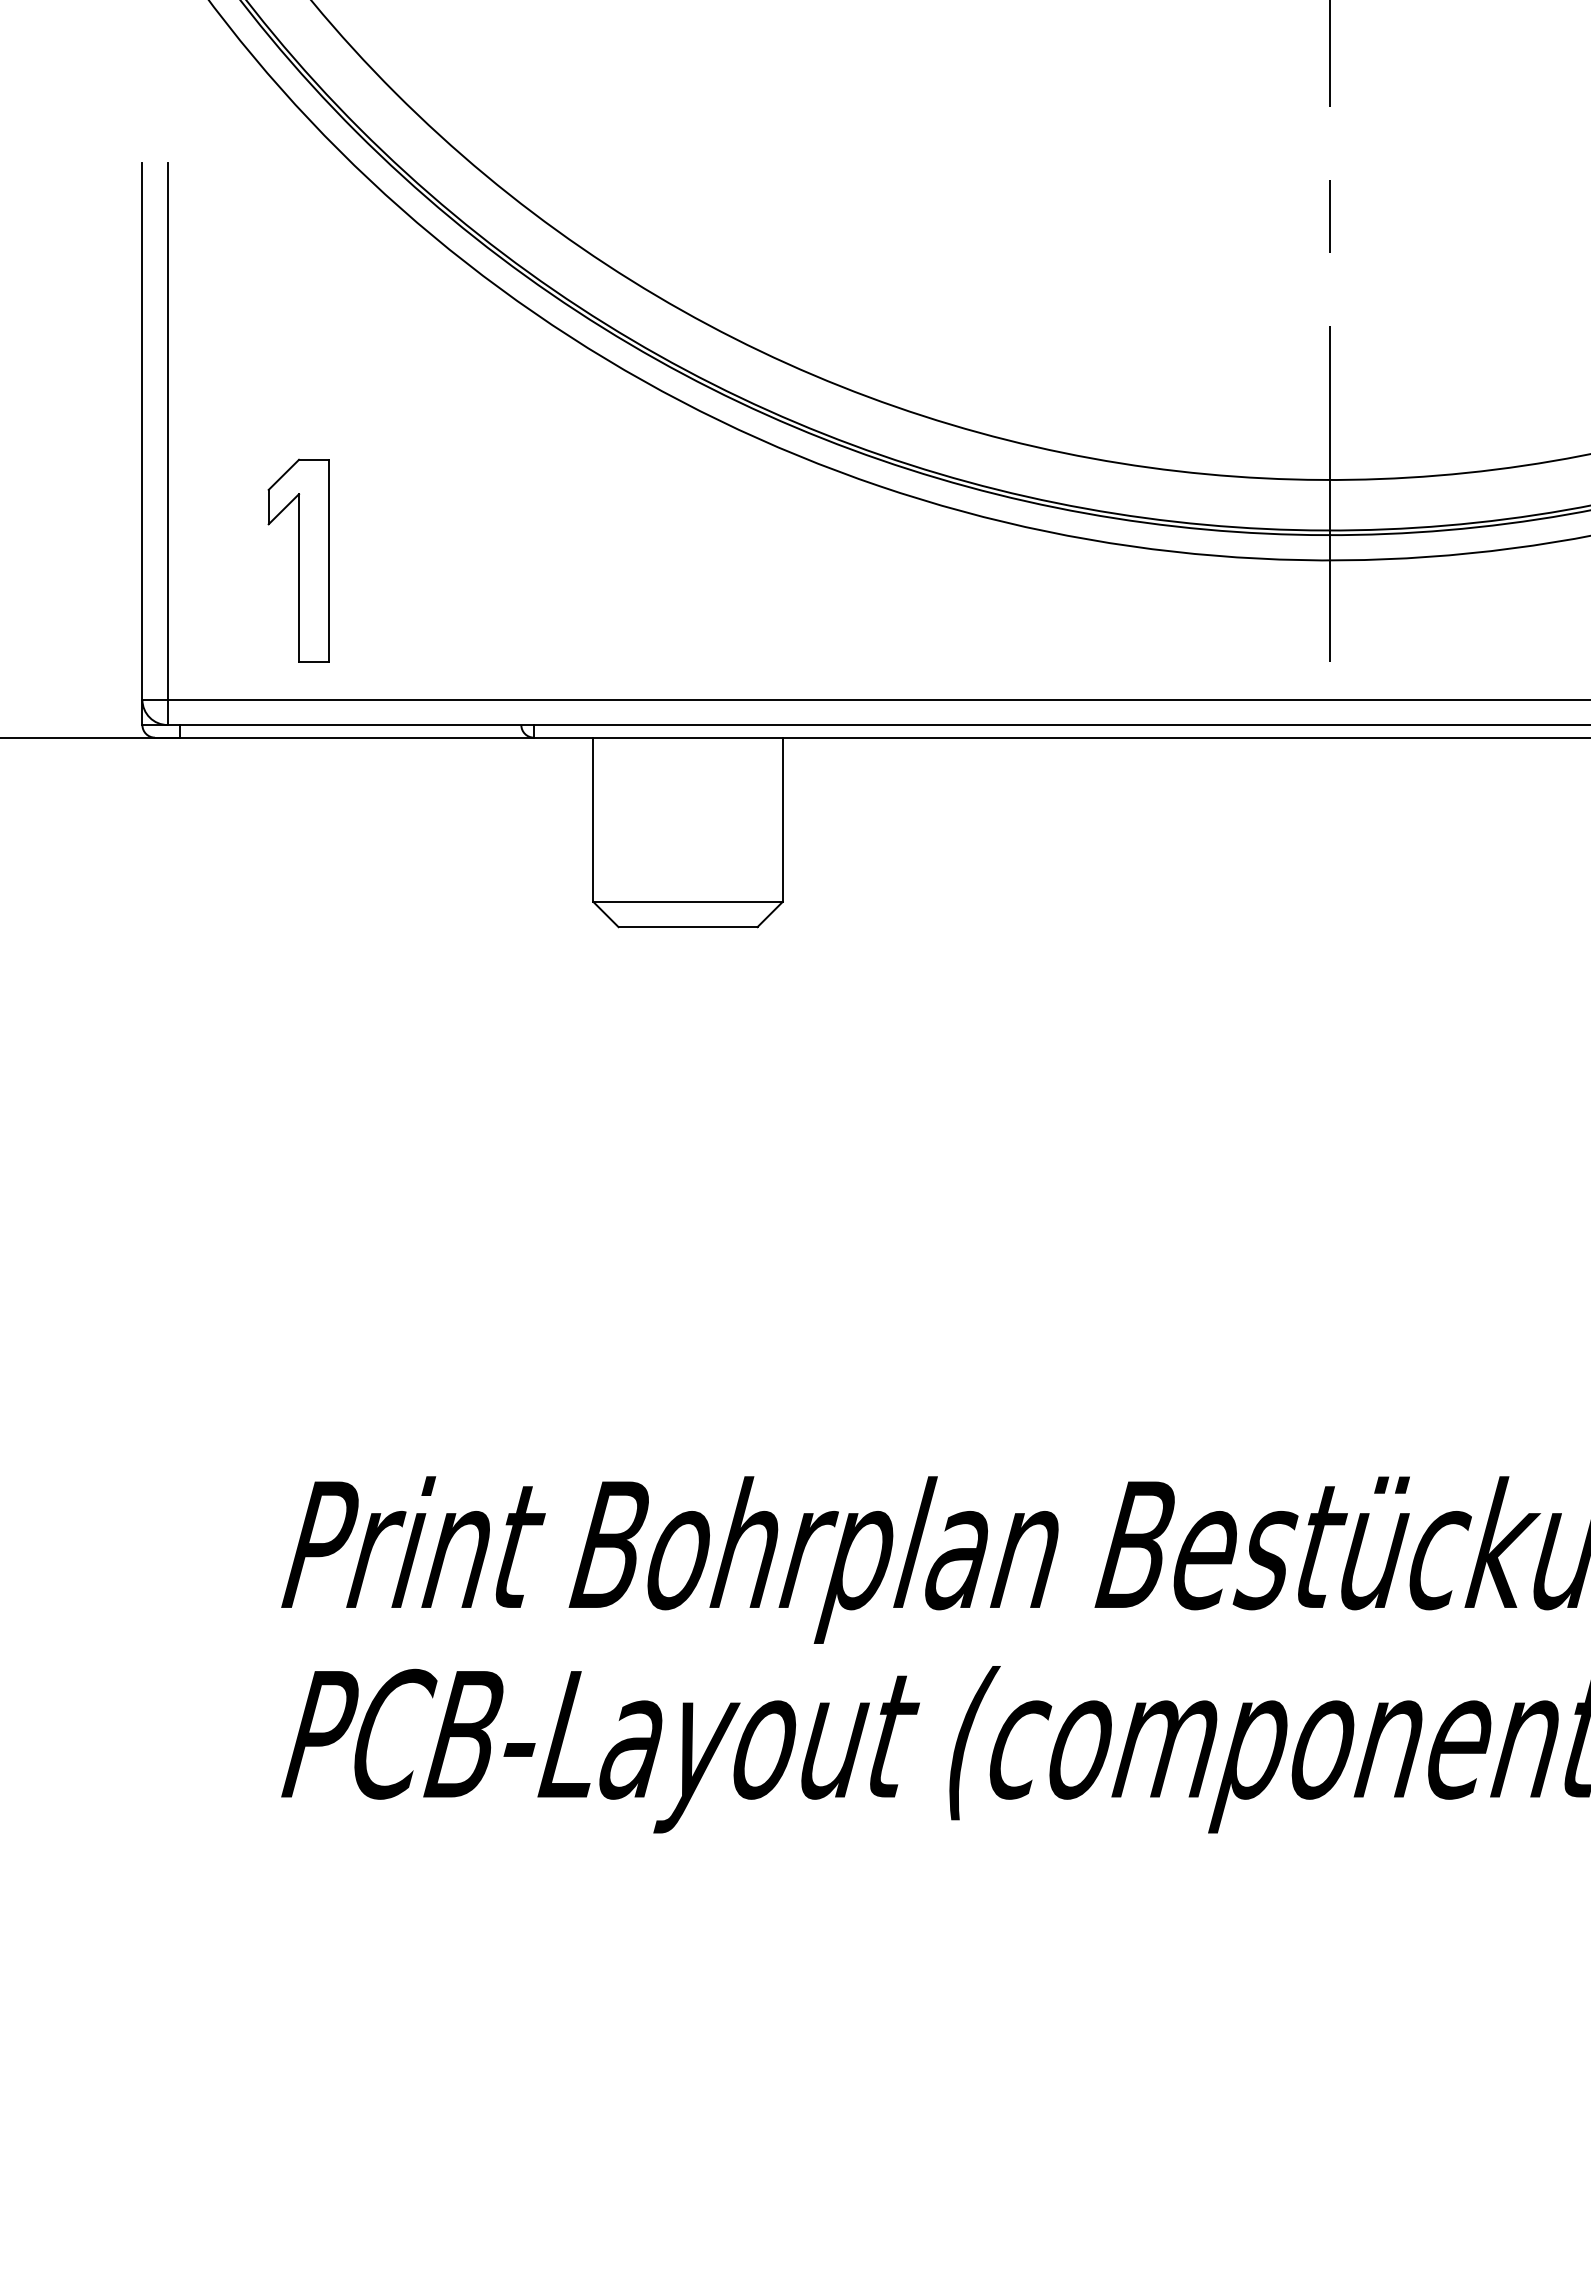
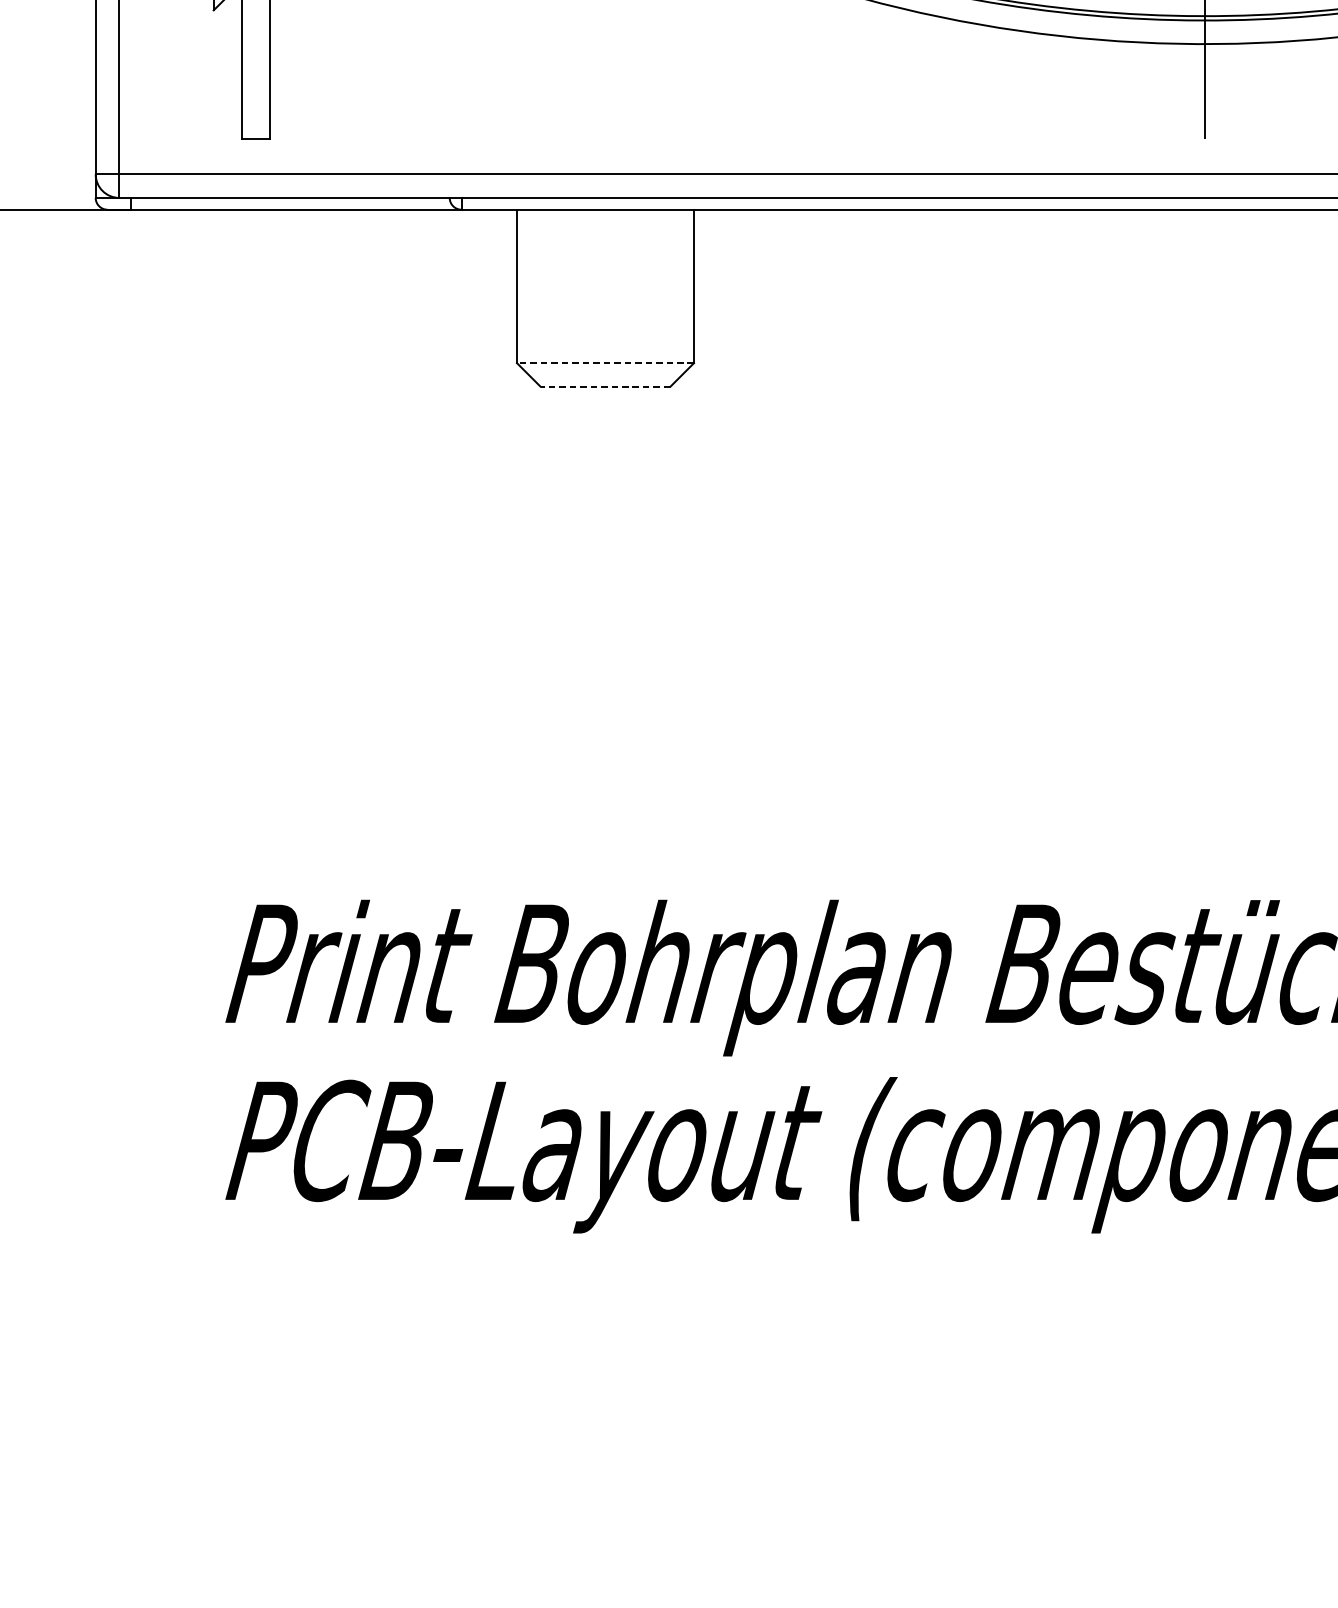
line: (688, 901) -> (605, 362), solid -> dashed
line: (687, 927) -> (604, 387), solid -> dashed

